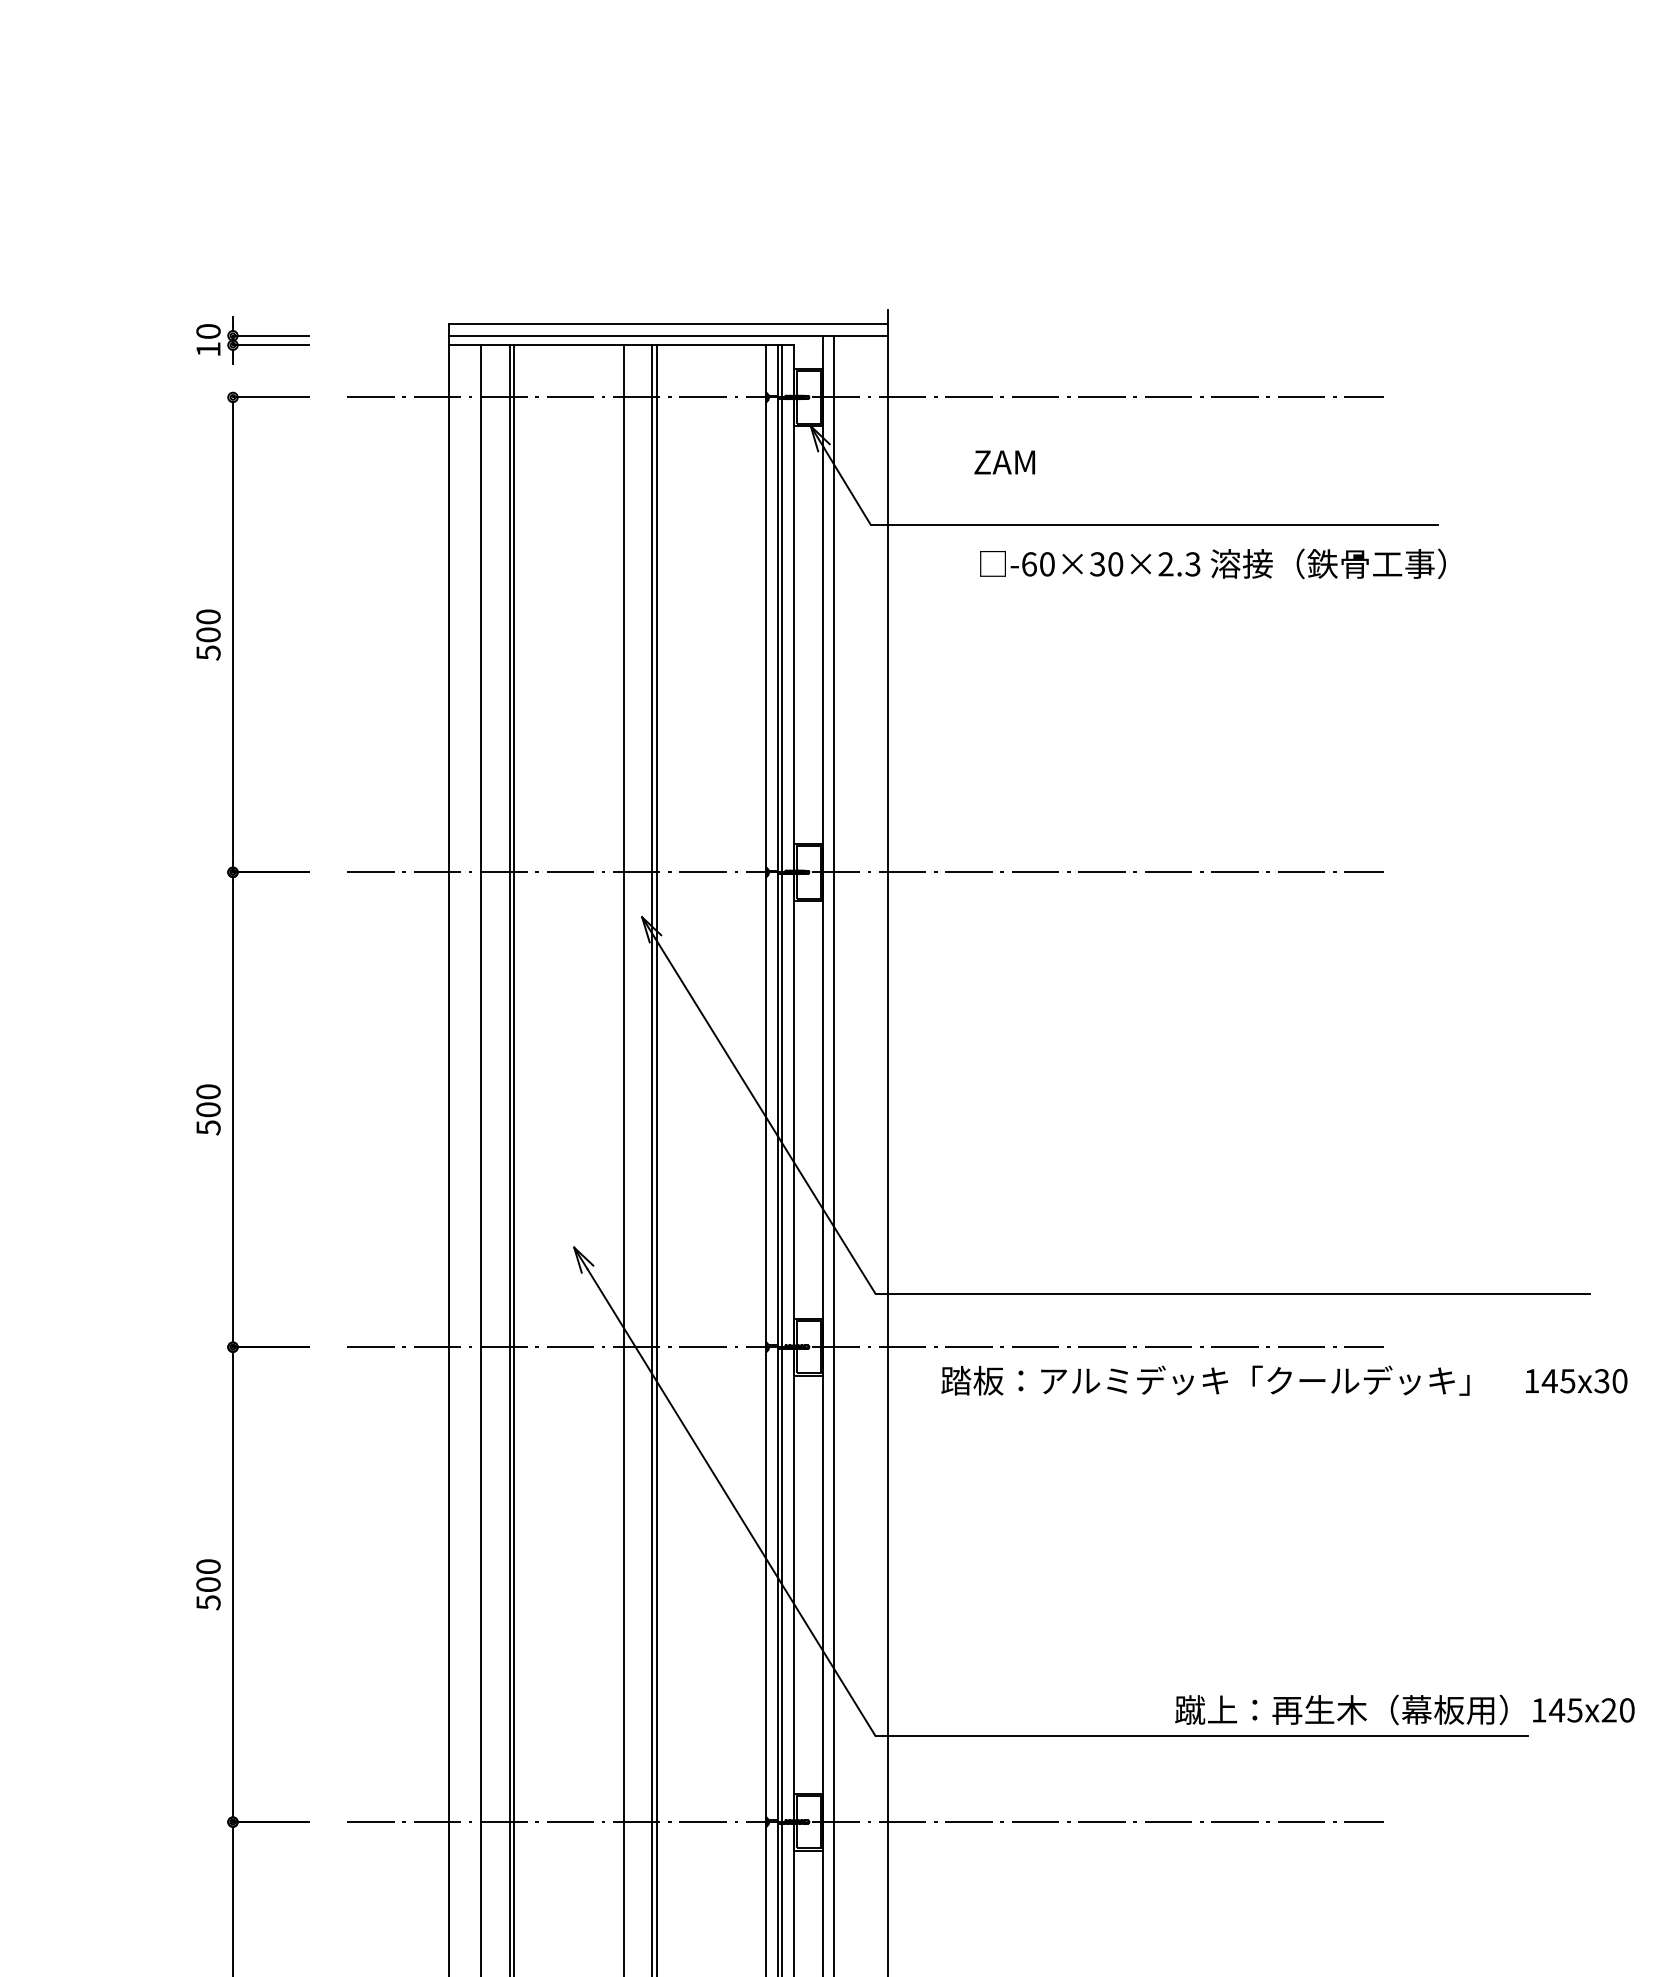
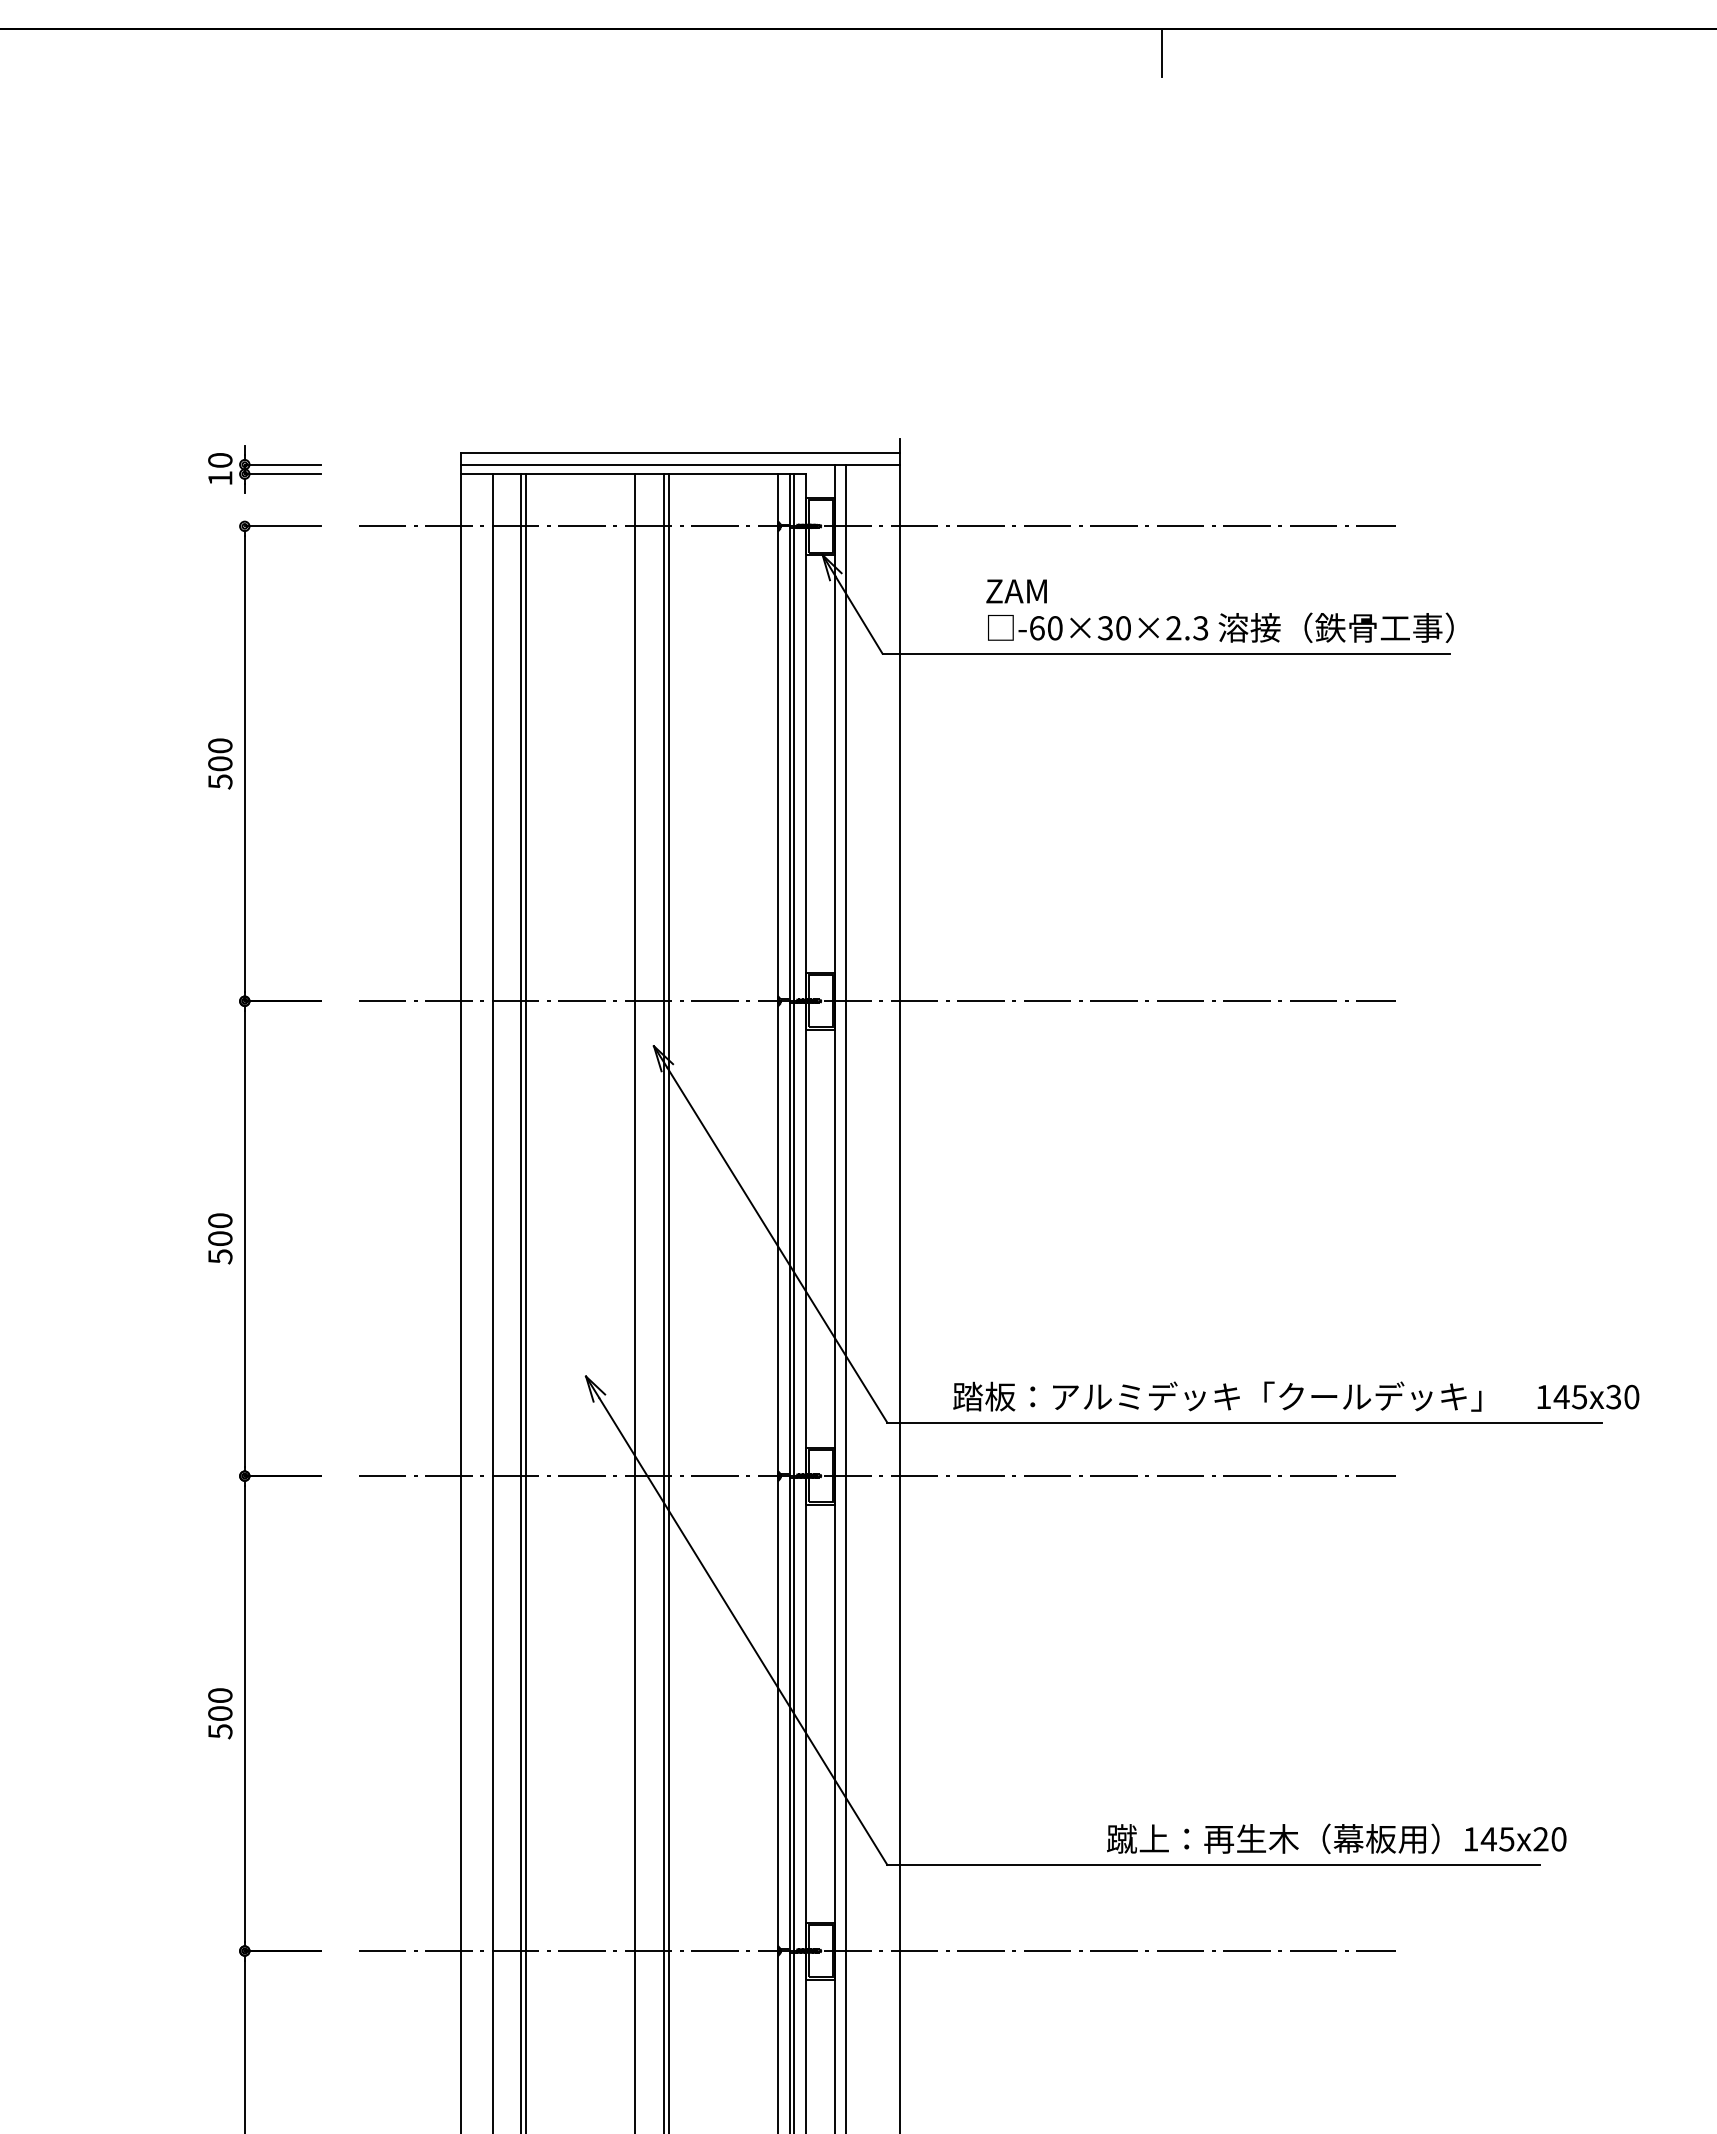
text: (1212, 563) -> (1220, 627), moved
text: (1284, 1380) -> (1296, 1396), moved
text: (1404, 1709) -> (1336, 1838), moved

